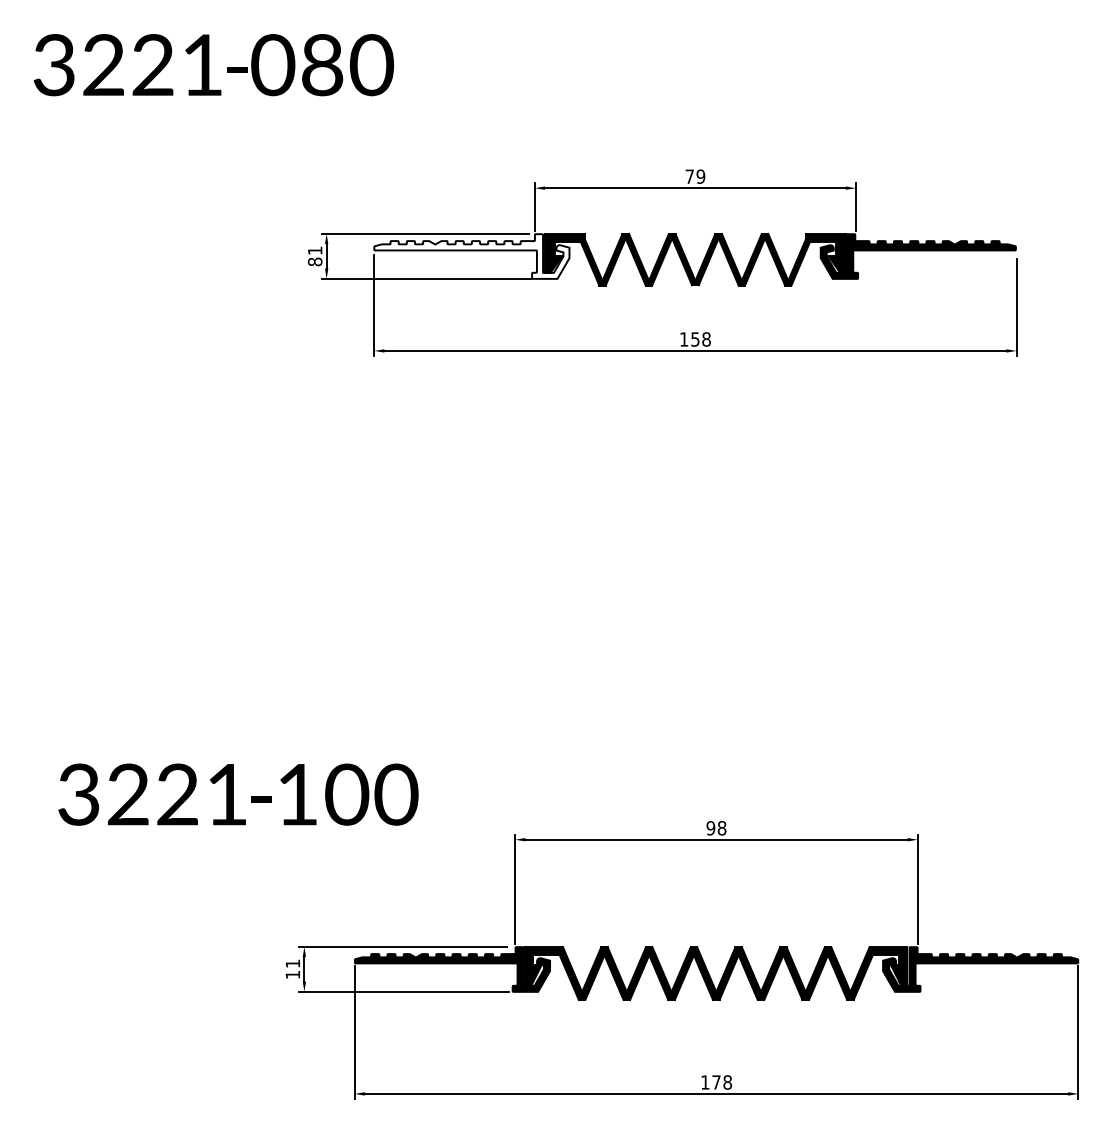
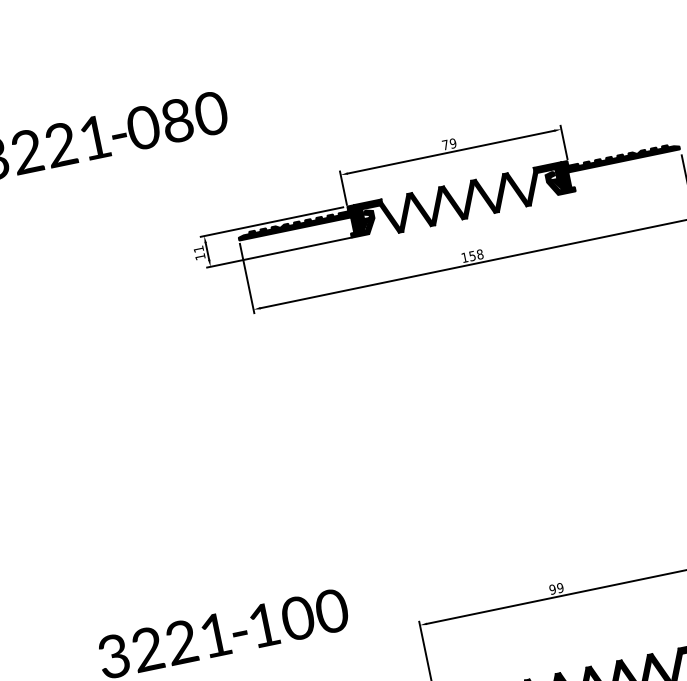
fill: (471, 256) -> (306, 230), added
text: (314, 261) -> (199, 256), 81 -> 11
text: (721, 828) -> (560, 588), 98 -> 99

